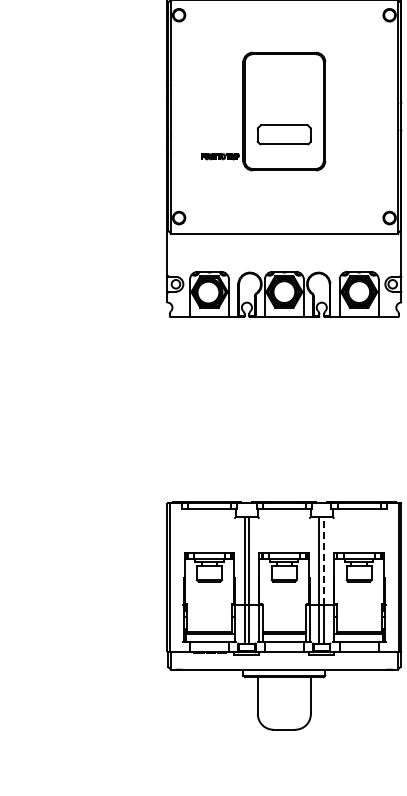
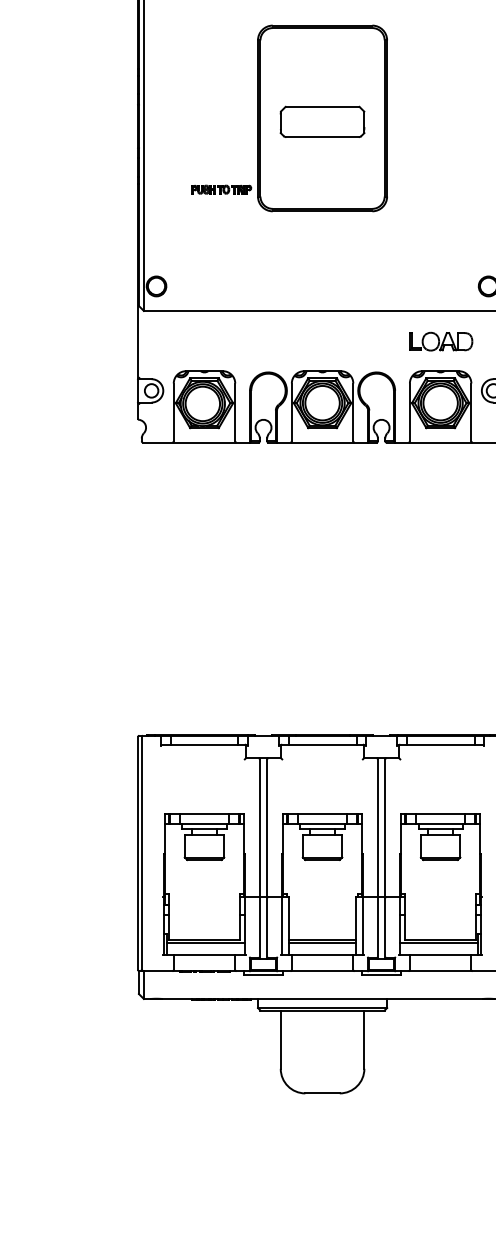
part: (283, 134) -> (321, 121), moved
part: (359, 252) -> (441, 340), added
line: (324, 560) -> (385, 826), dashed -> solid

